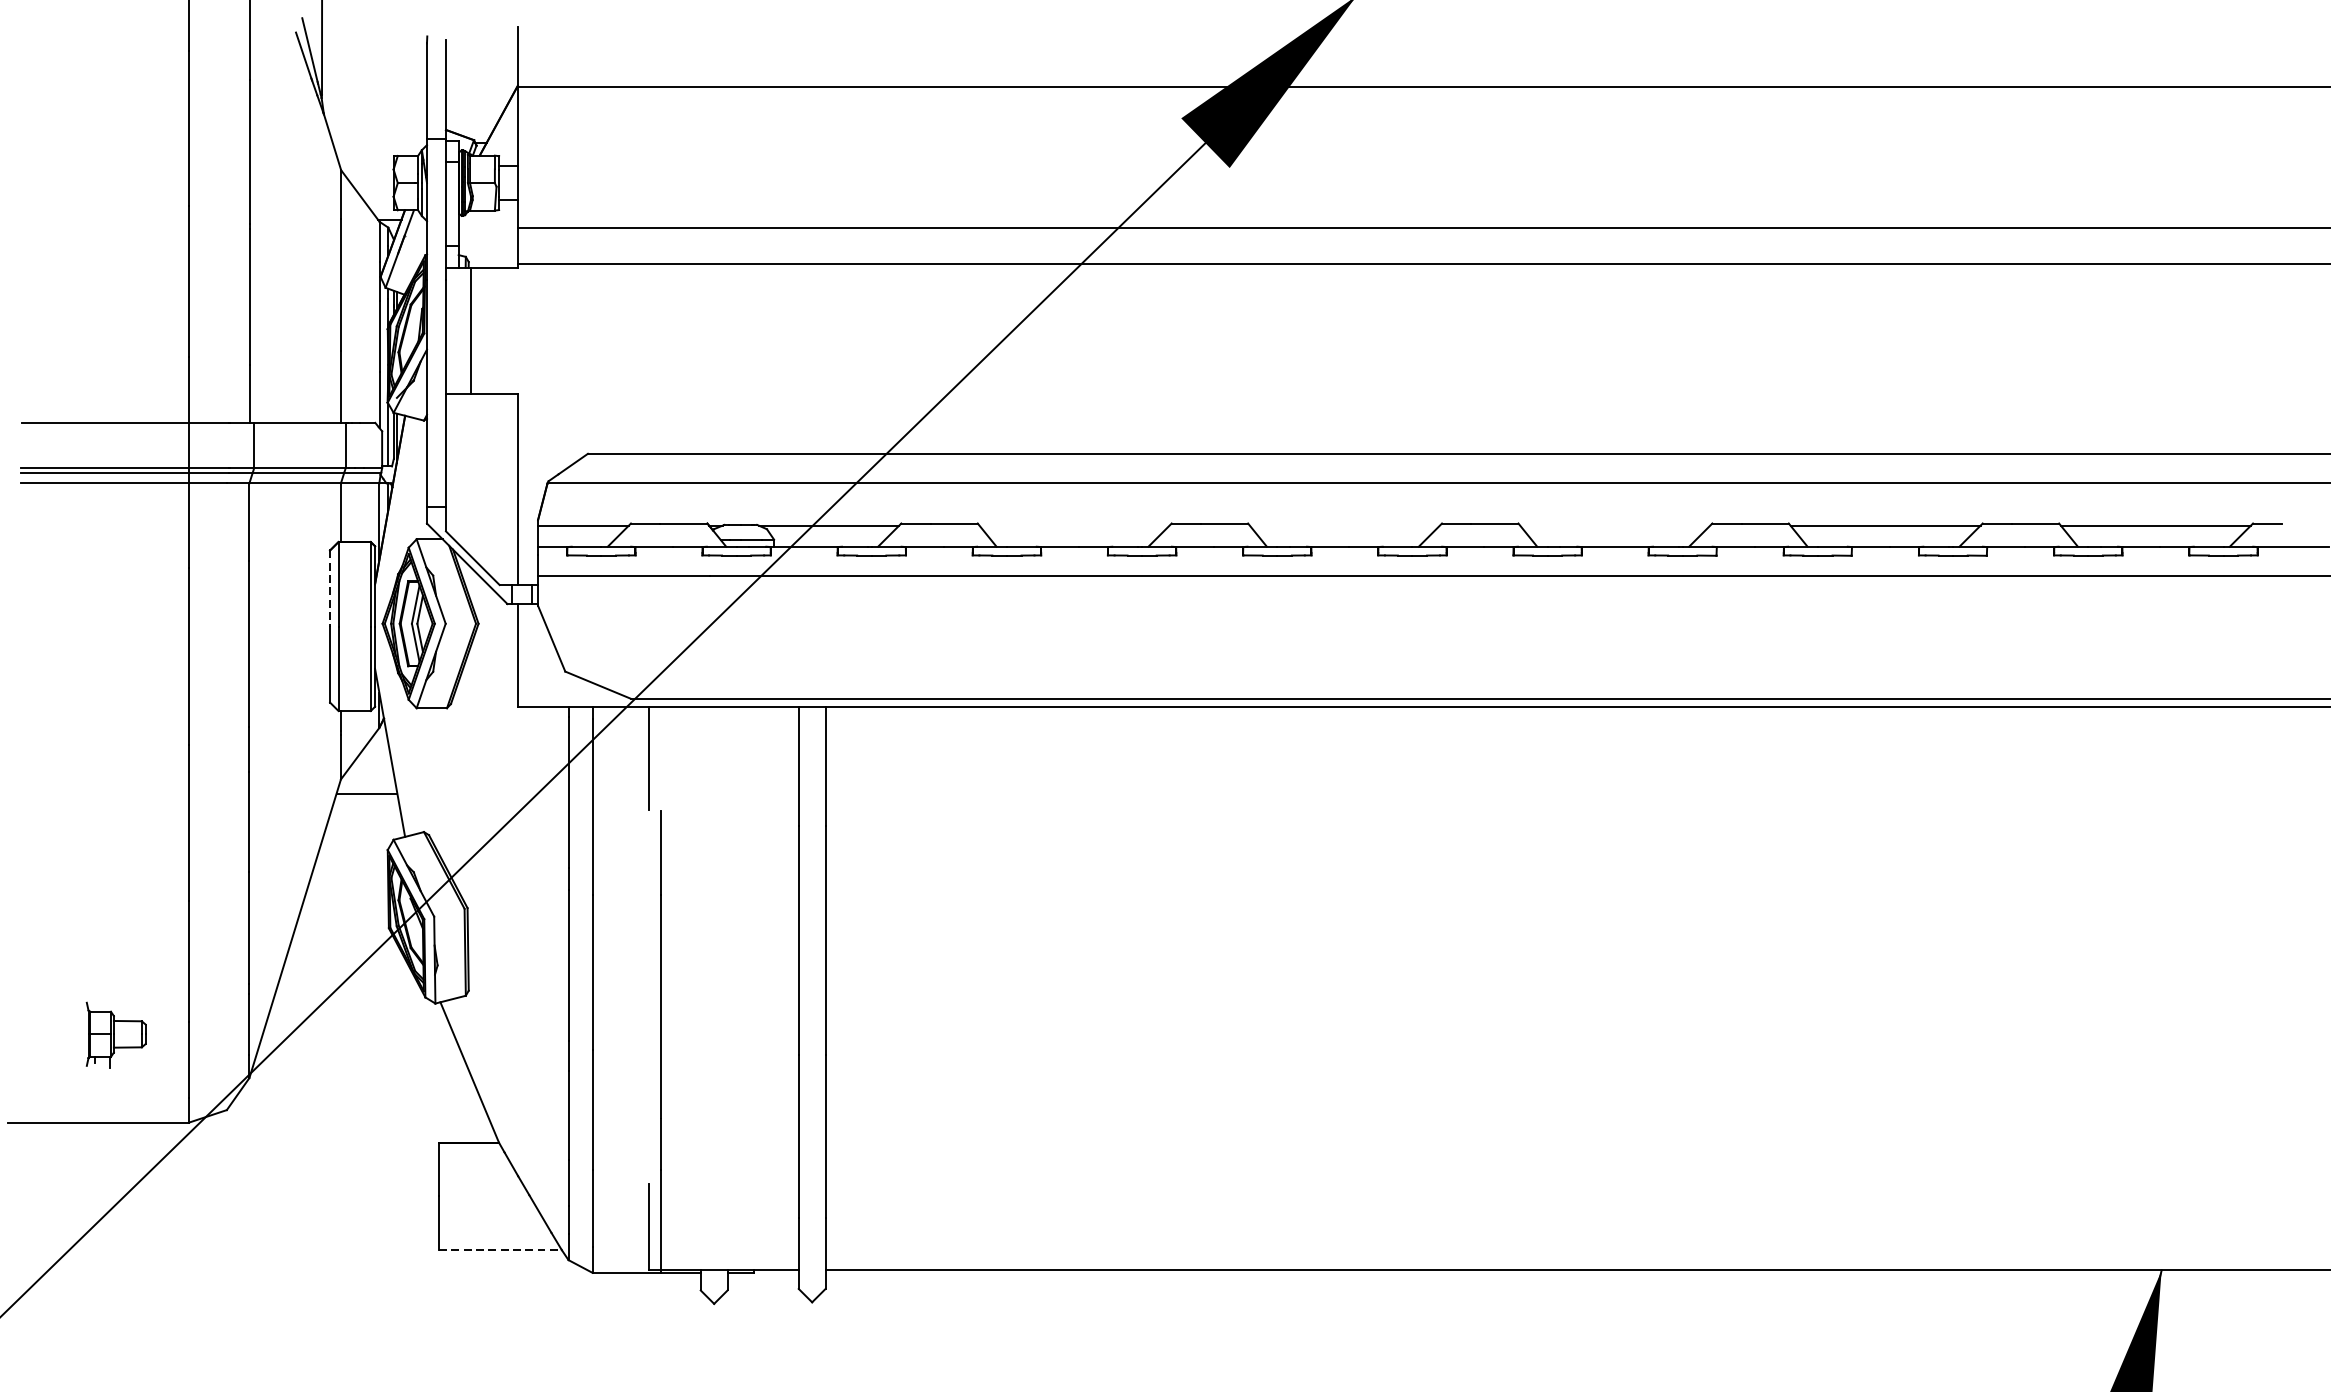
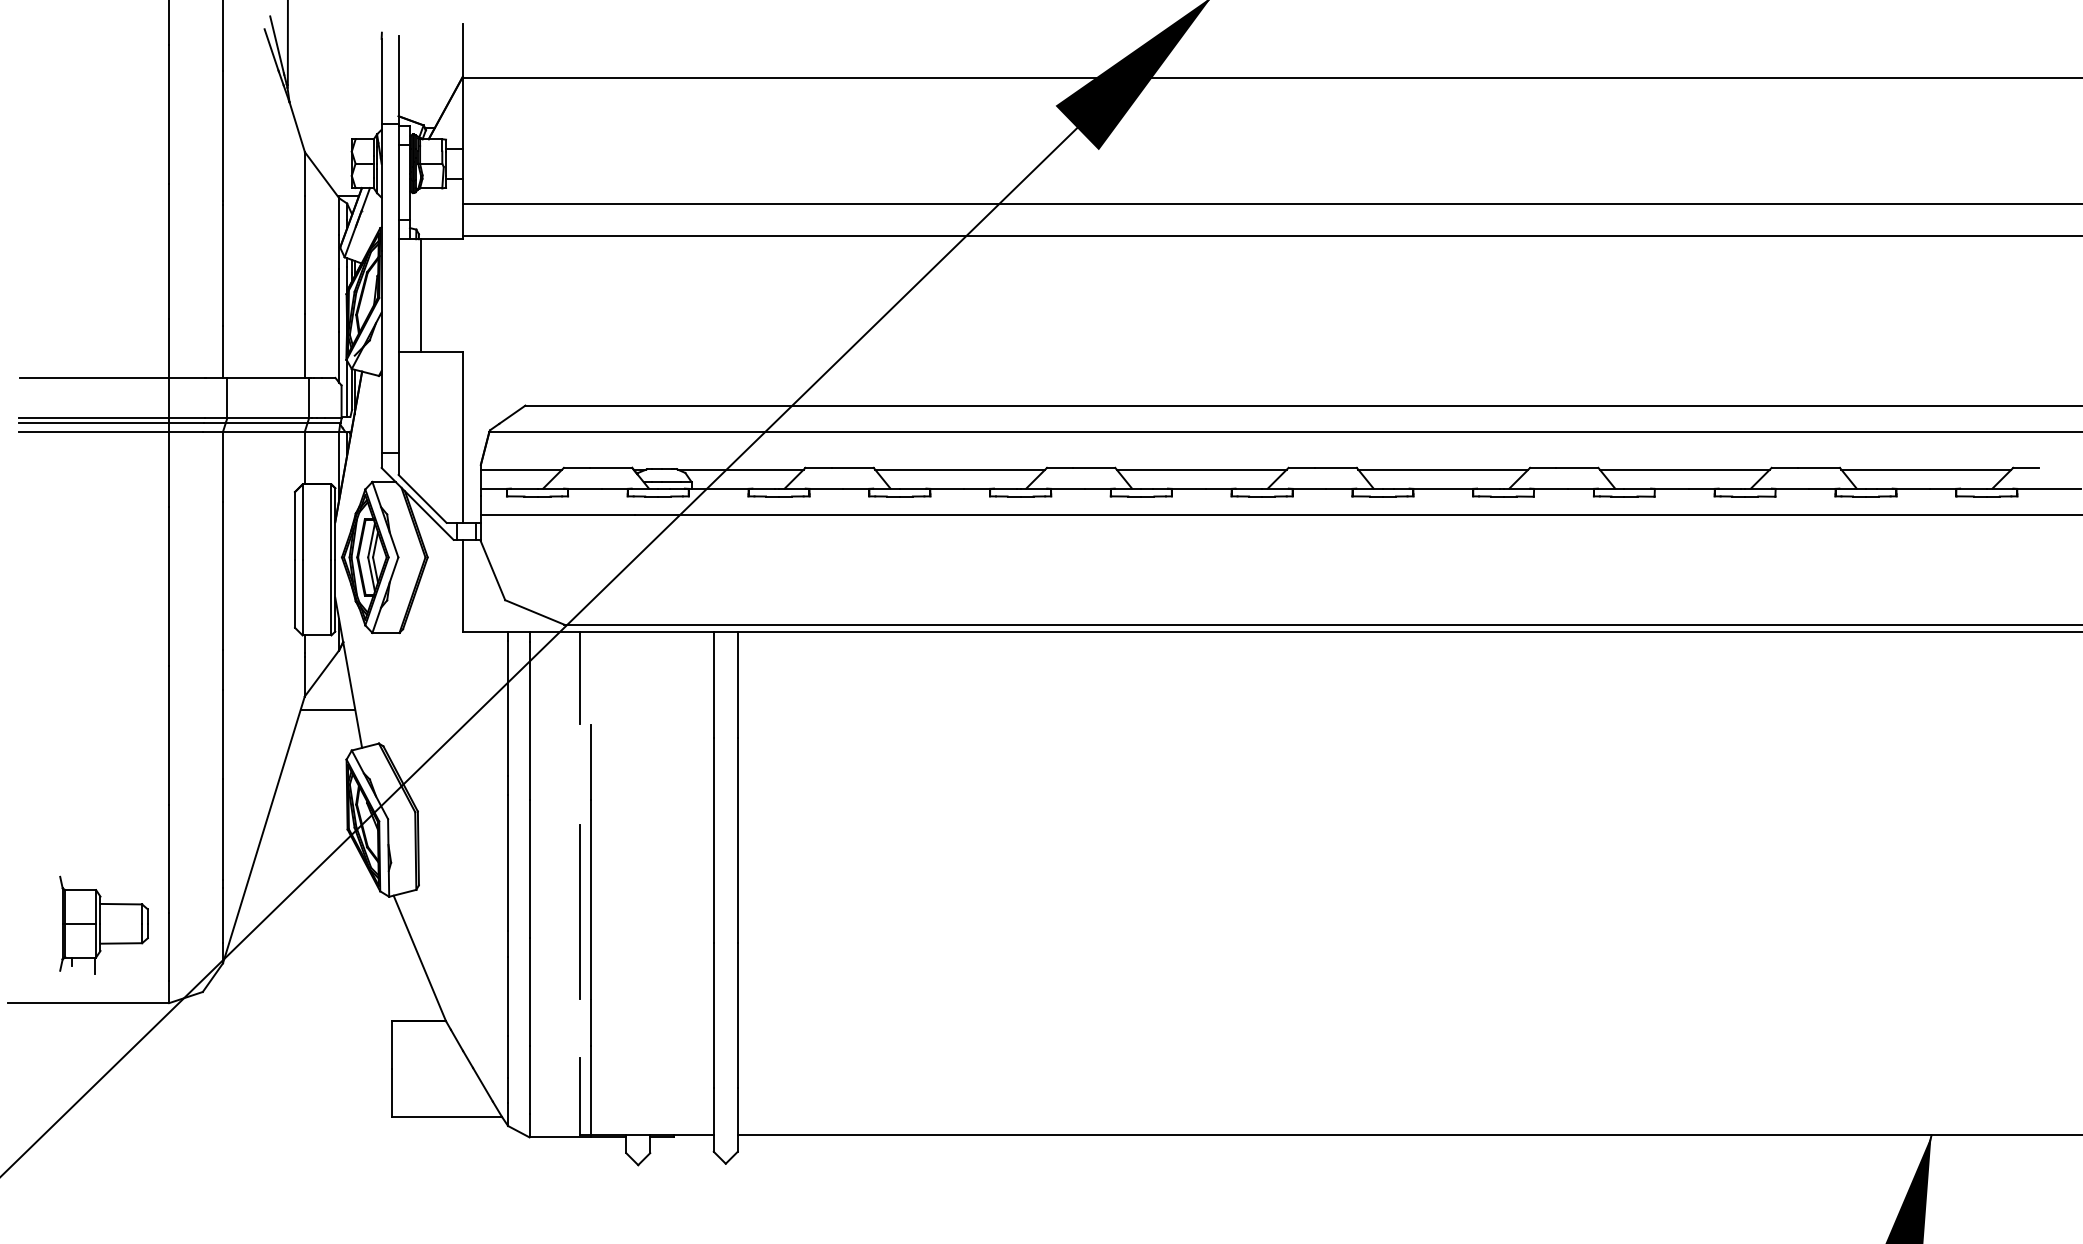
line: (1074, 525) -> (960, 469), added
line: (1344, 525) -> (1201, 469), added
line: (1615, 525) -> (1443, 469), added
line: (330, 587) -> (295, 525), dashed -> solid
line: (648, 1021) -> (579, 912), added
part: (115, 1034) -> (103, 924), size x1.67
line: (500, 1250) -> (447, 1117), dashed -> solid

